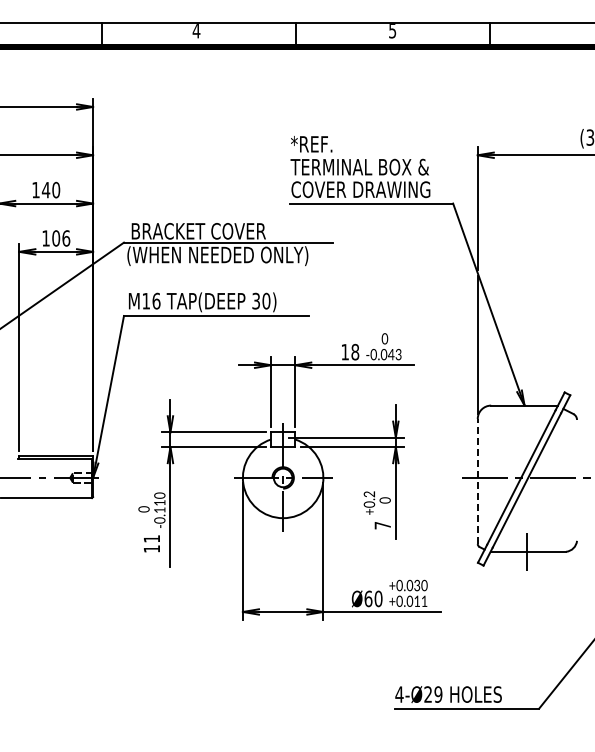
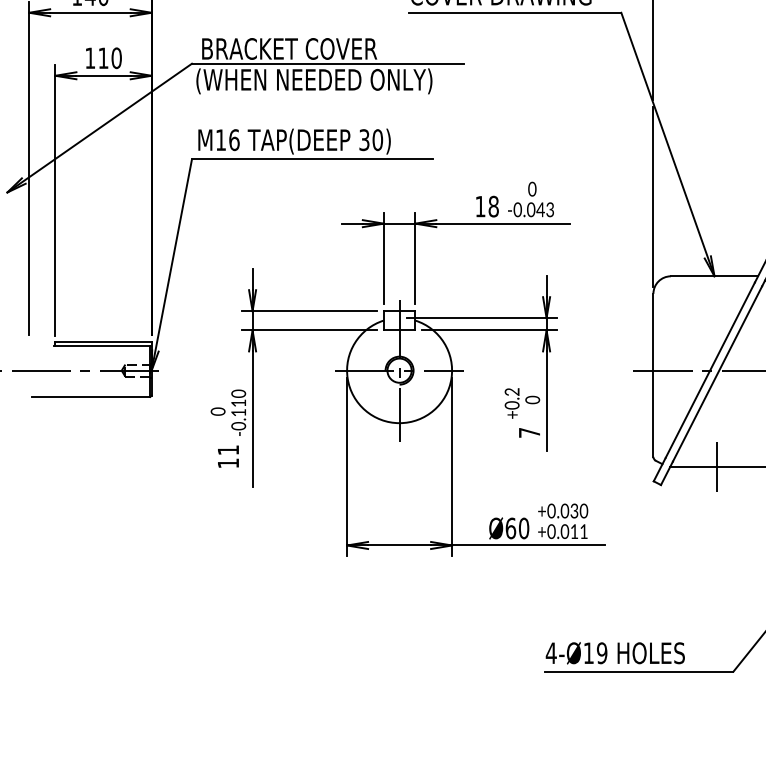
text: (61, 238) -> (110, 58), 106 -> 110
line: (477, 481) -> (653, 375), dashed -> solid
text: (427, 694) -> (587, 653), 4-Ø29 -> 4-Ø19

